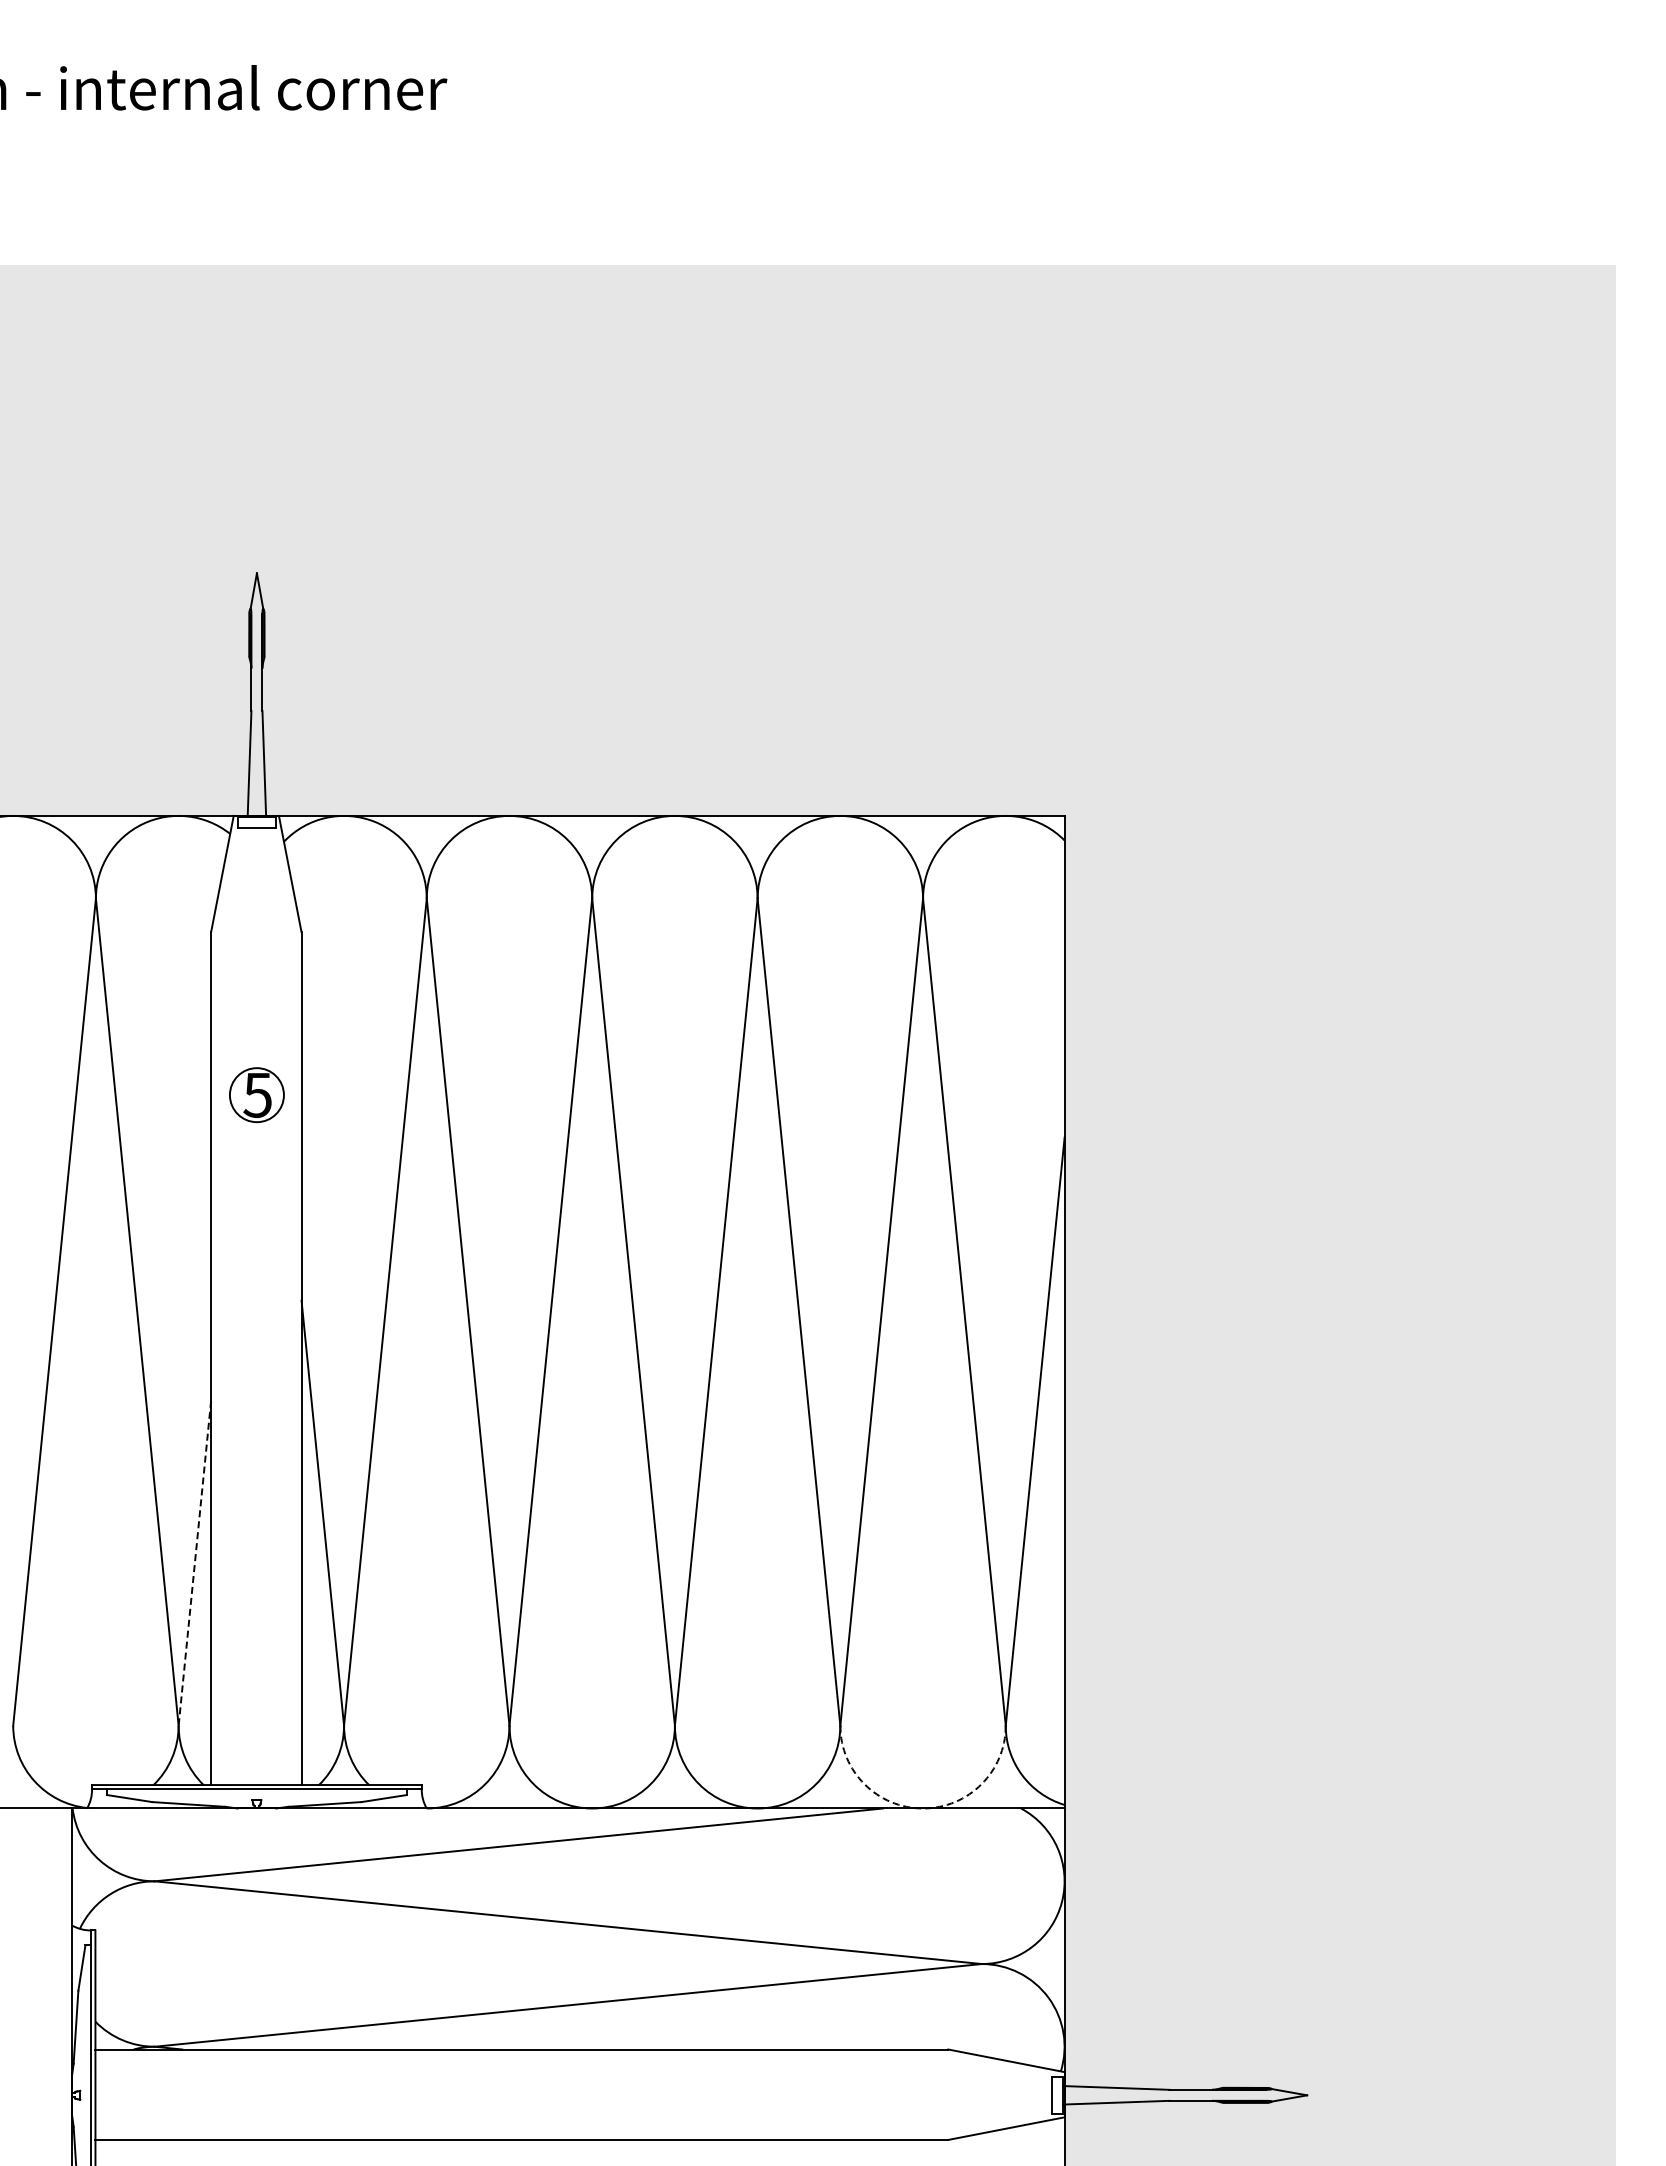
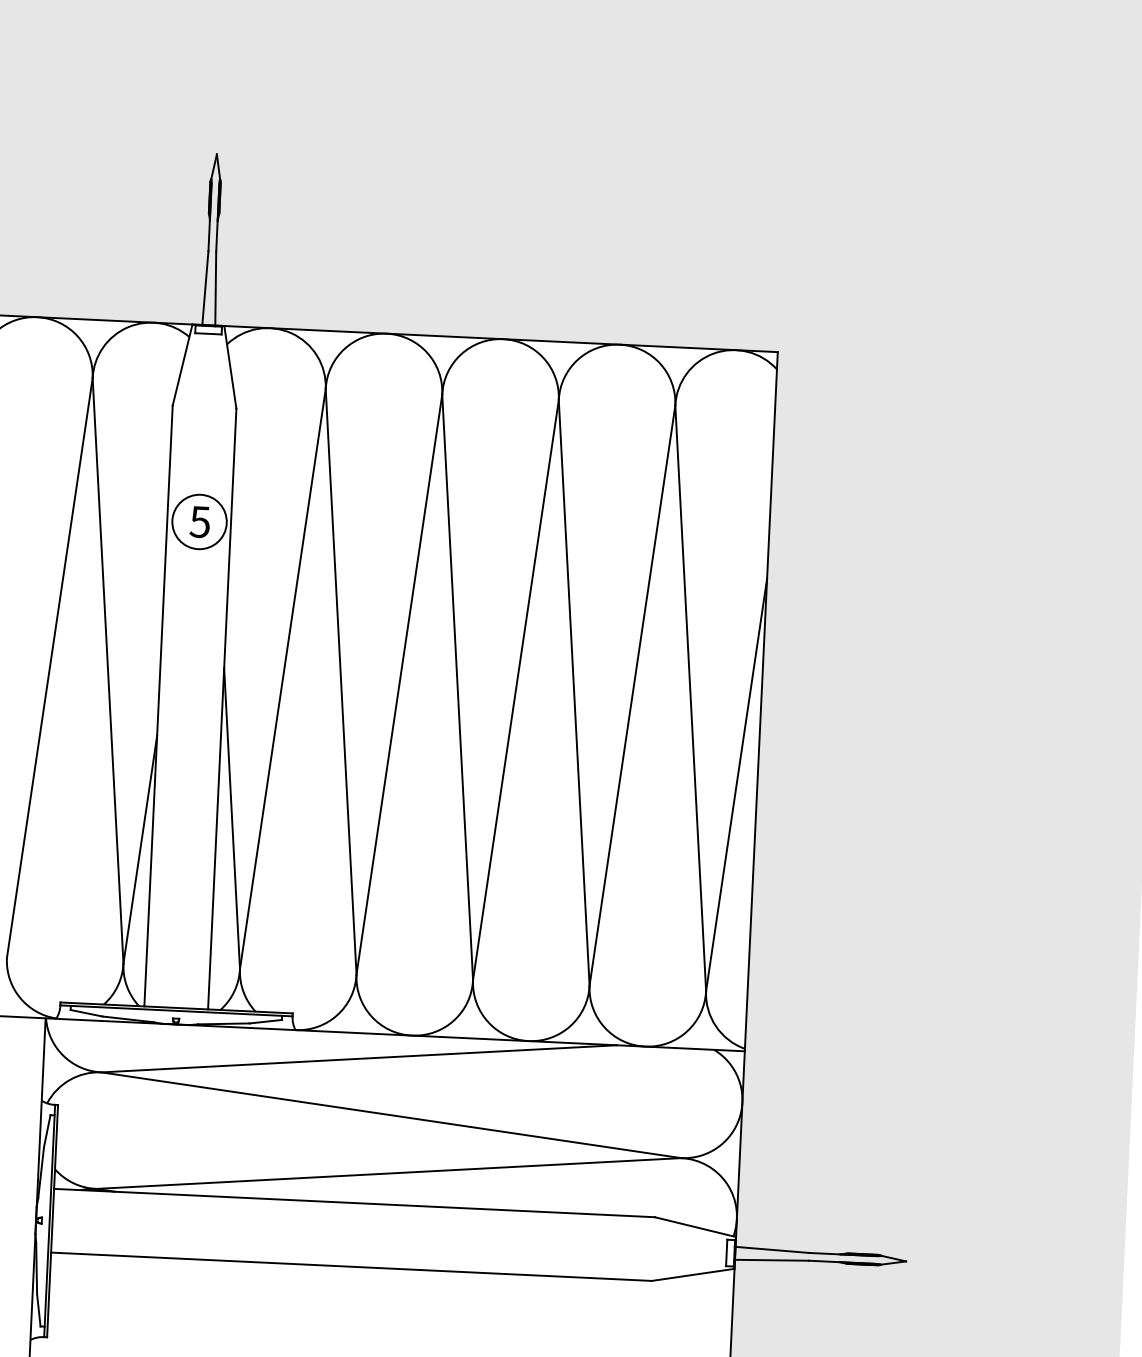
circle: (256, 1094) -> (199, 521), size x1.43
line: (194, 1563) -> (140, 849), dashed -> solid
arc: (923, 1808) -> (645, 1046), dashed -> solid

